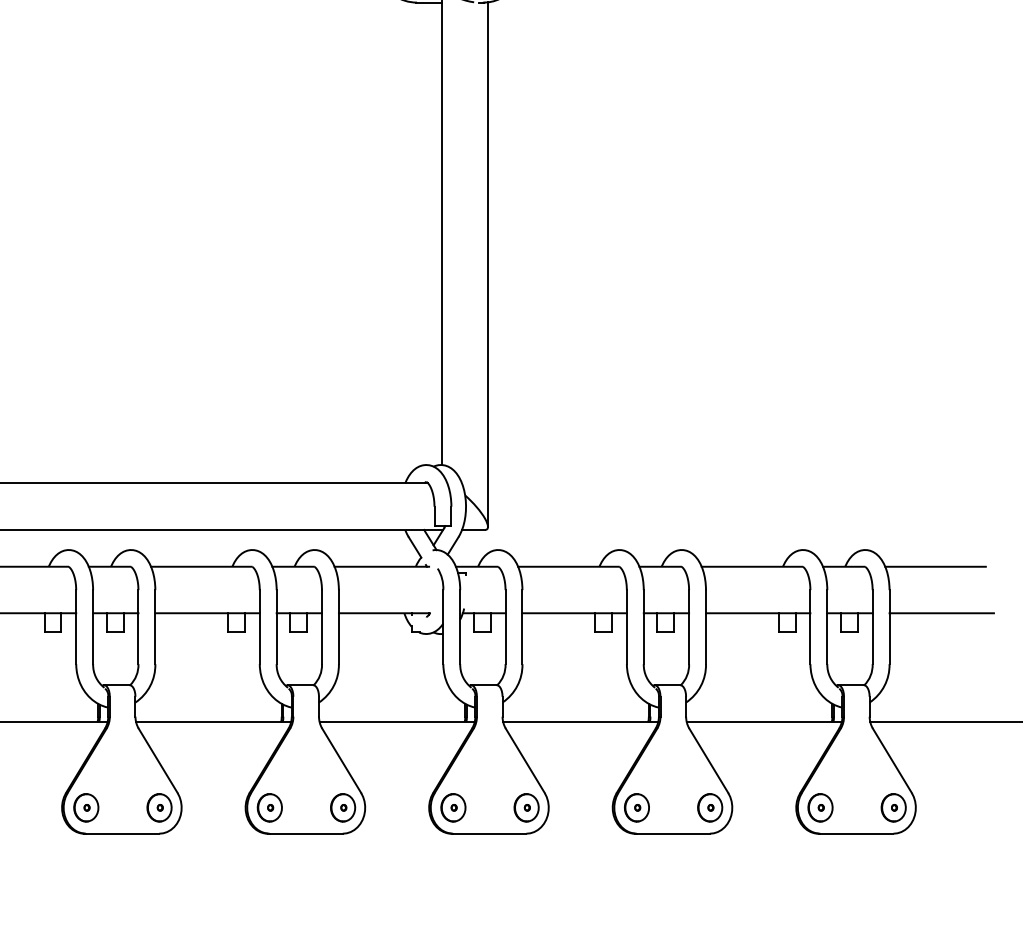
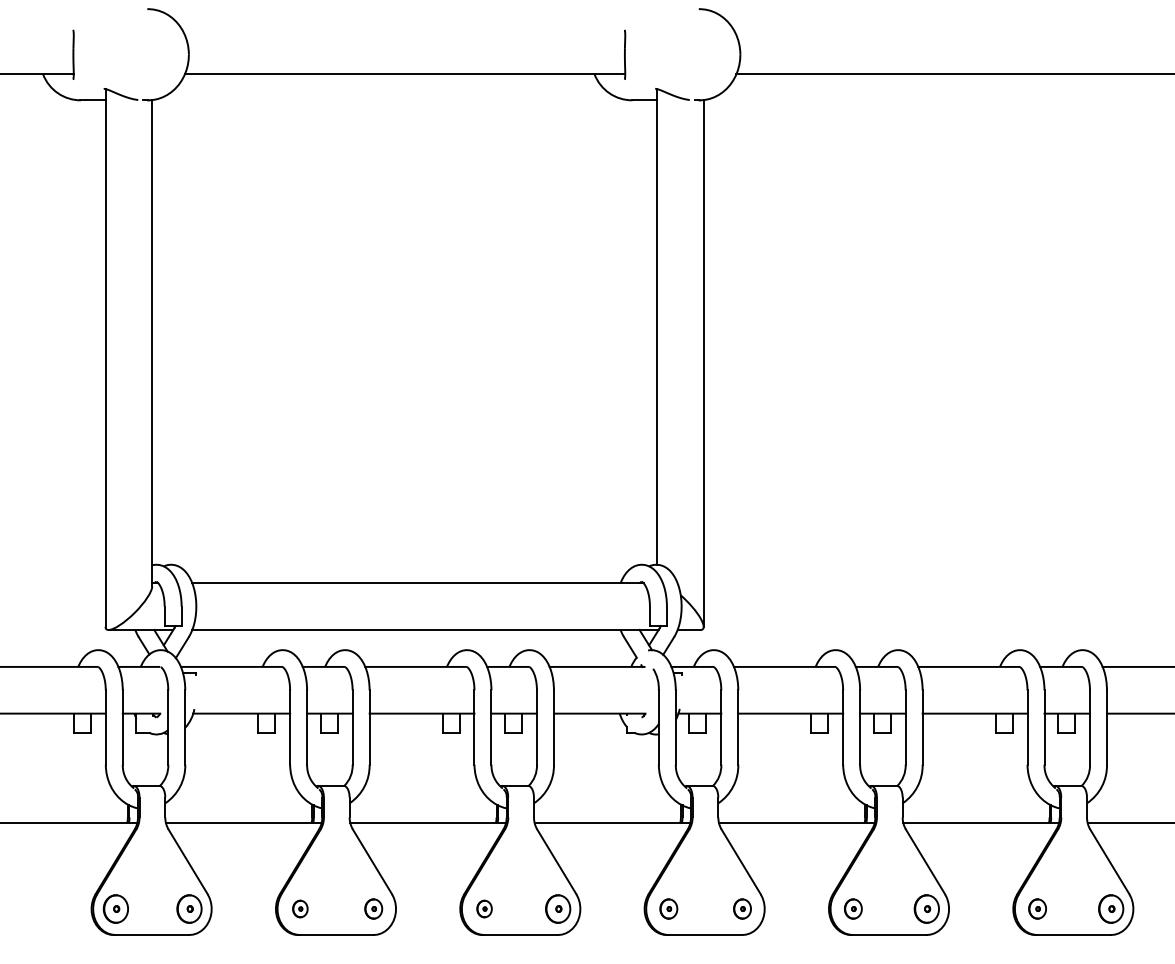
part: (86, 807) -> (300, 908), size x0.6
part: (159, 807) -> (373, 908), size x0.7
part: (269, 807) -> (484, 908), size x0.6
part: (452, 807) -> (668, 908), size x0.7
part: (526, 807) -> (742, 908), size x0.7
part: (637, 807) -> (853, 908), size x0.7
part: (820, 807) -> (1037, 908), size x0.7

